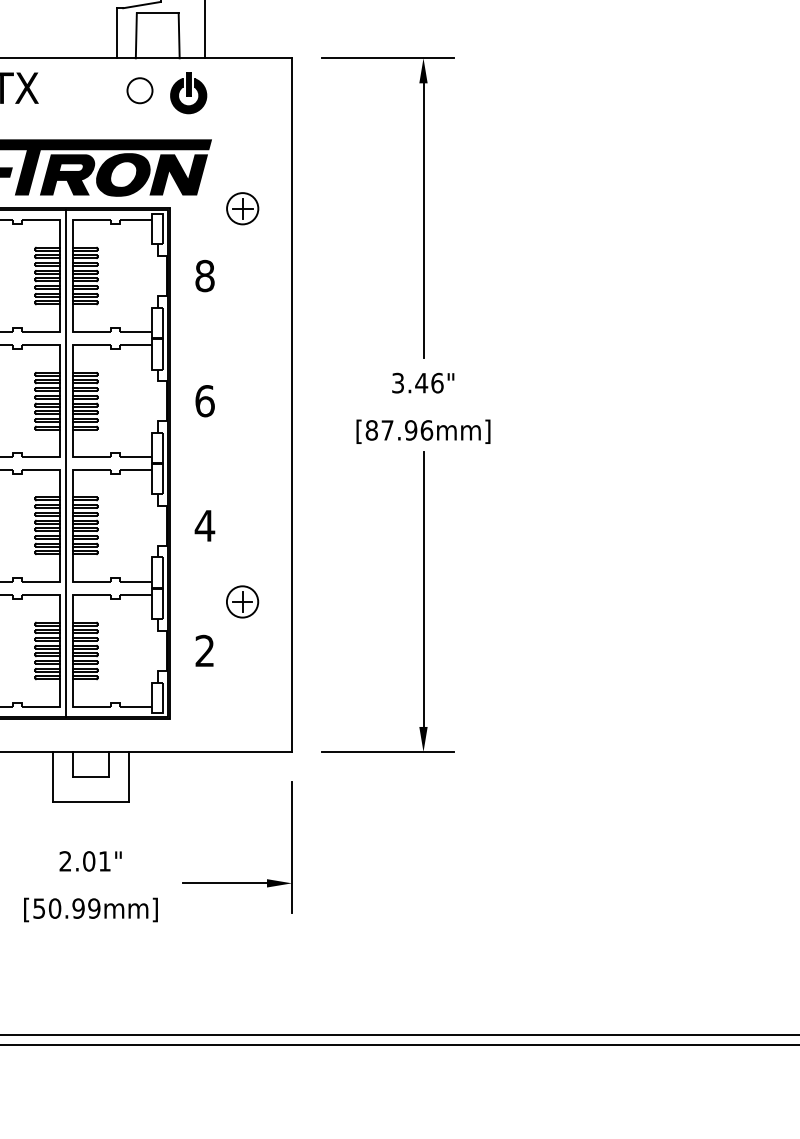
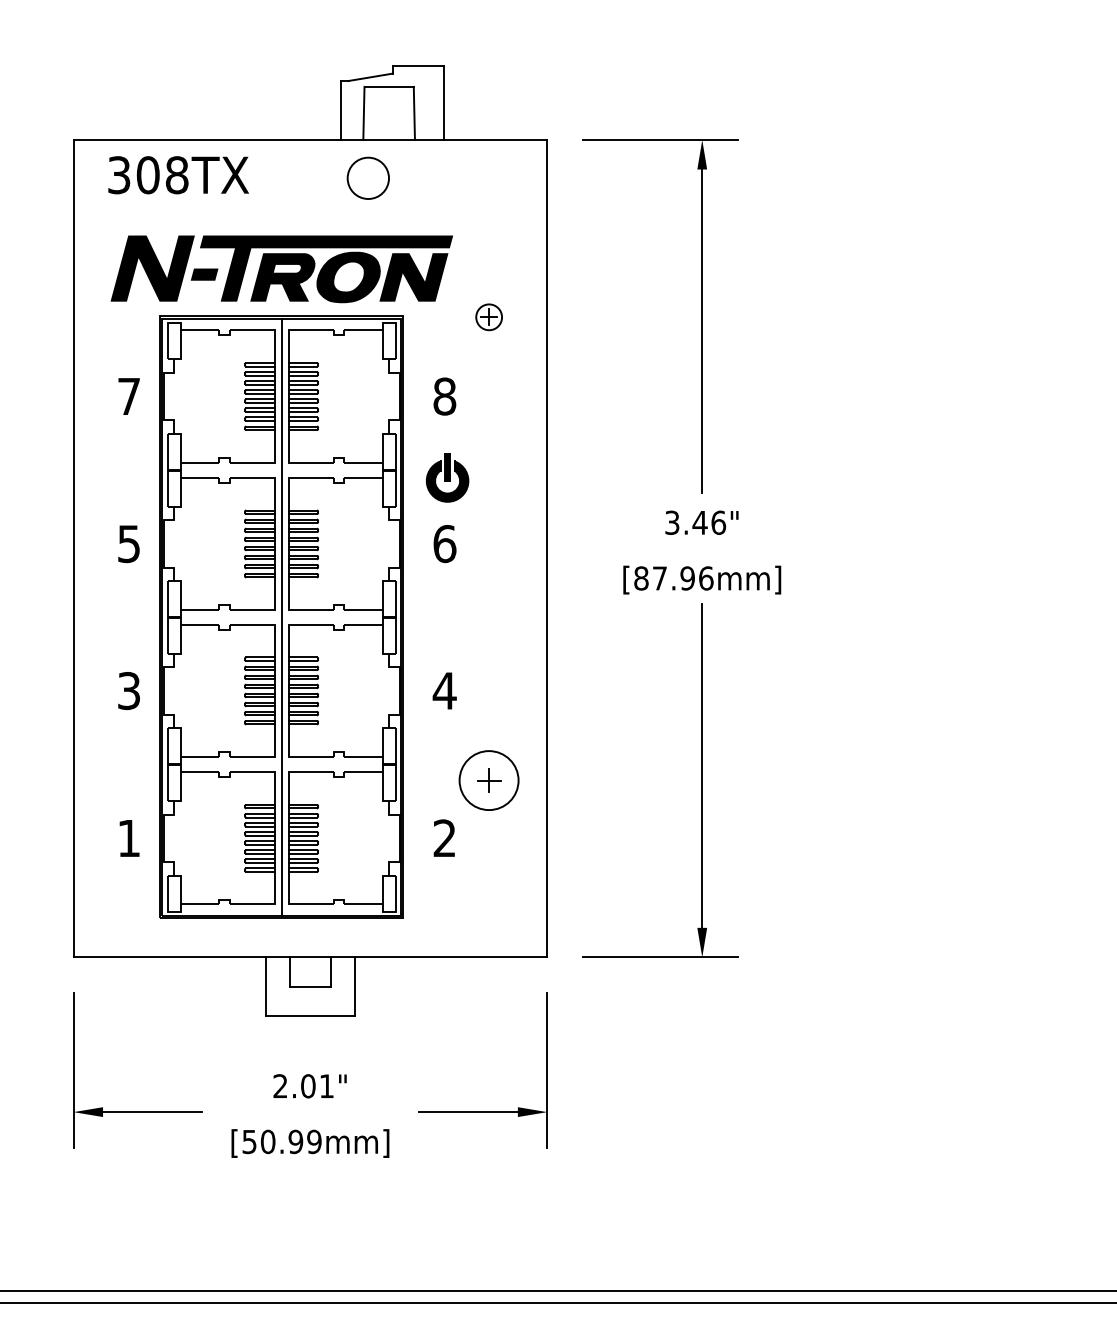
circle: (139, 90) -> (367, 177), size x1.4
part: (188, 92) -> (447, 477), moved
part: (242, 208) -> (488, 317), size x0.7
circle: (242, 601) -> (488, 780), size x1.6

